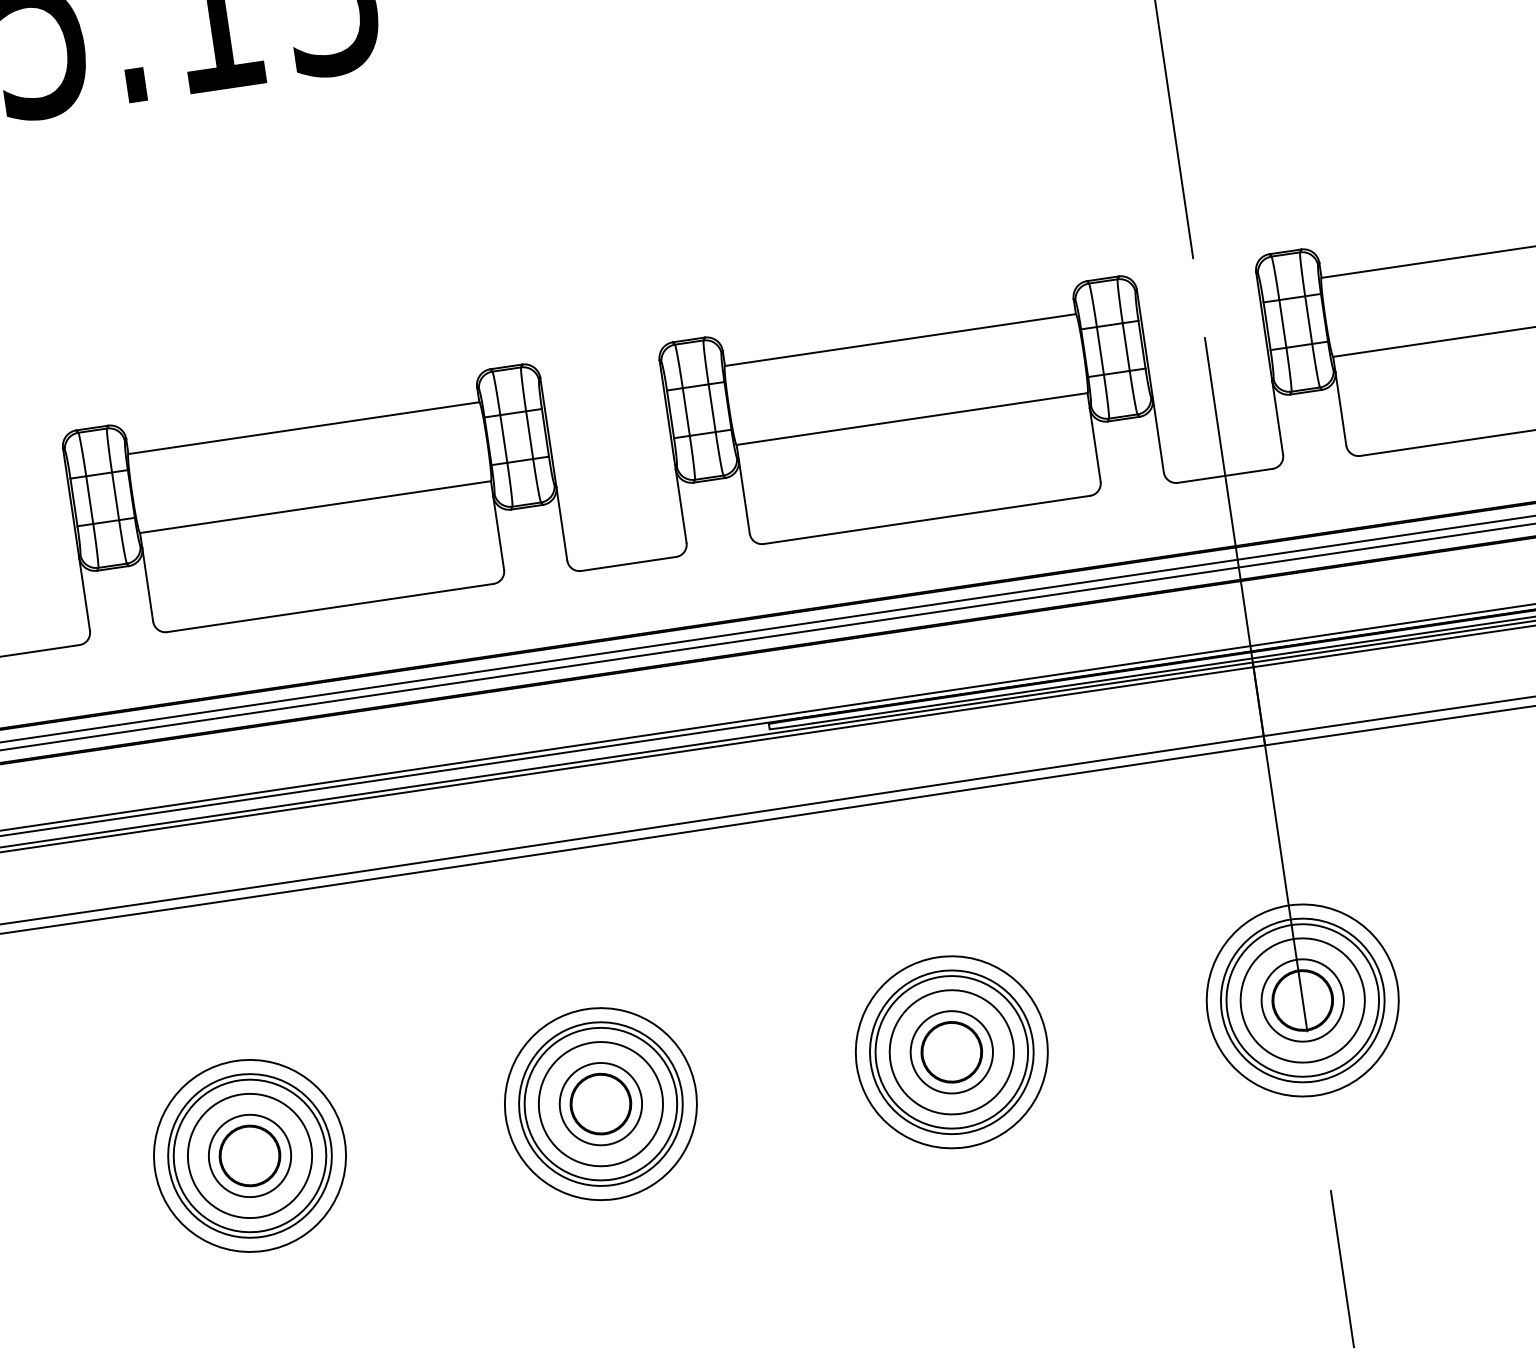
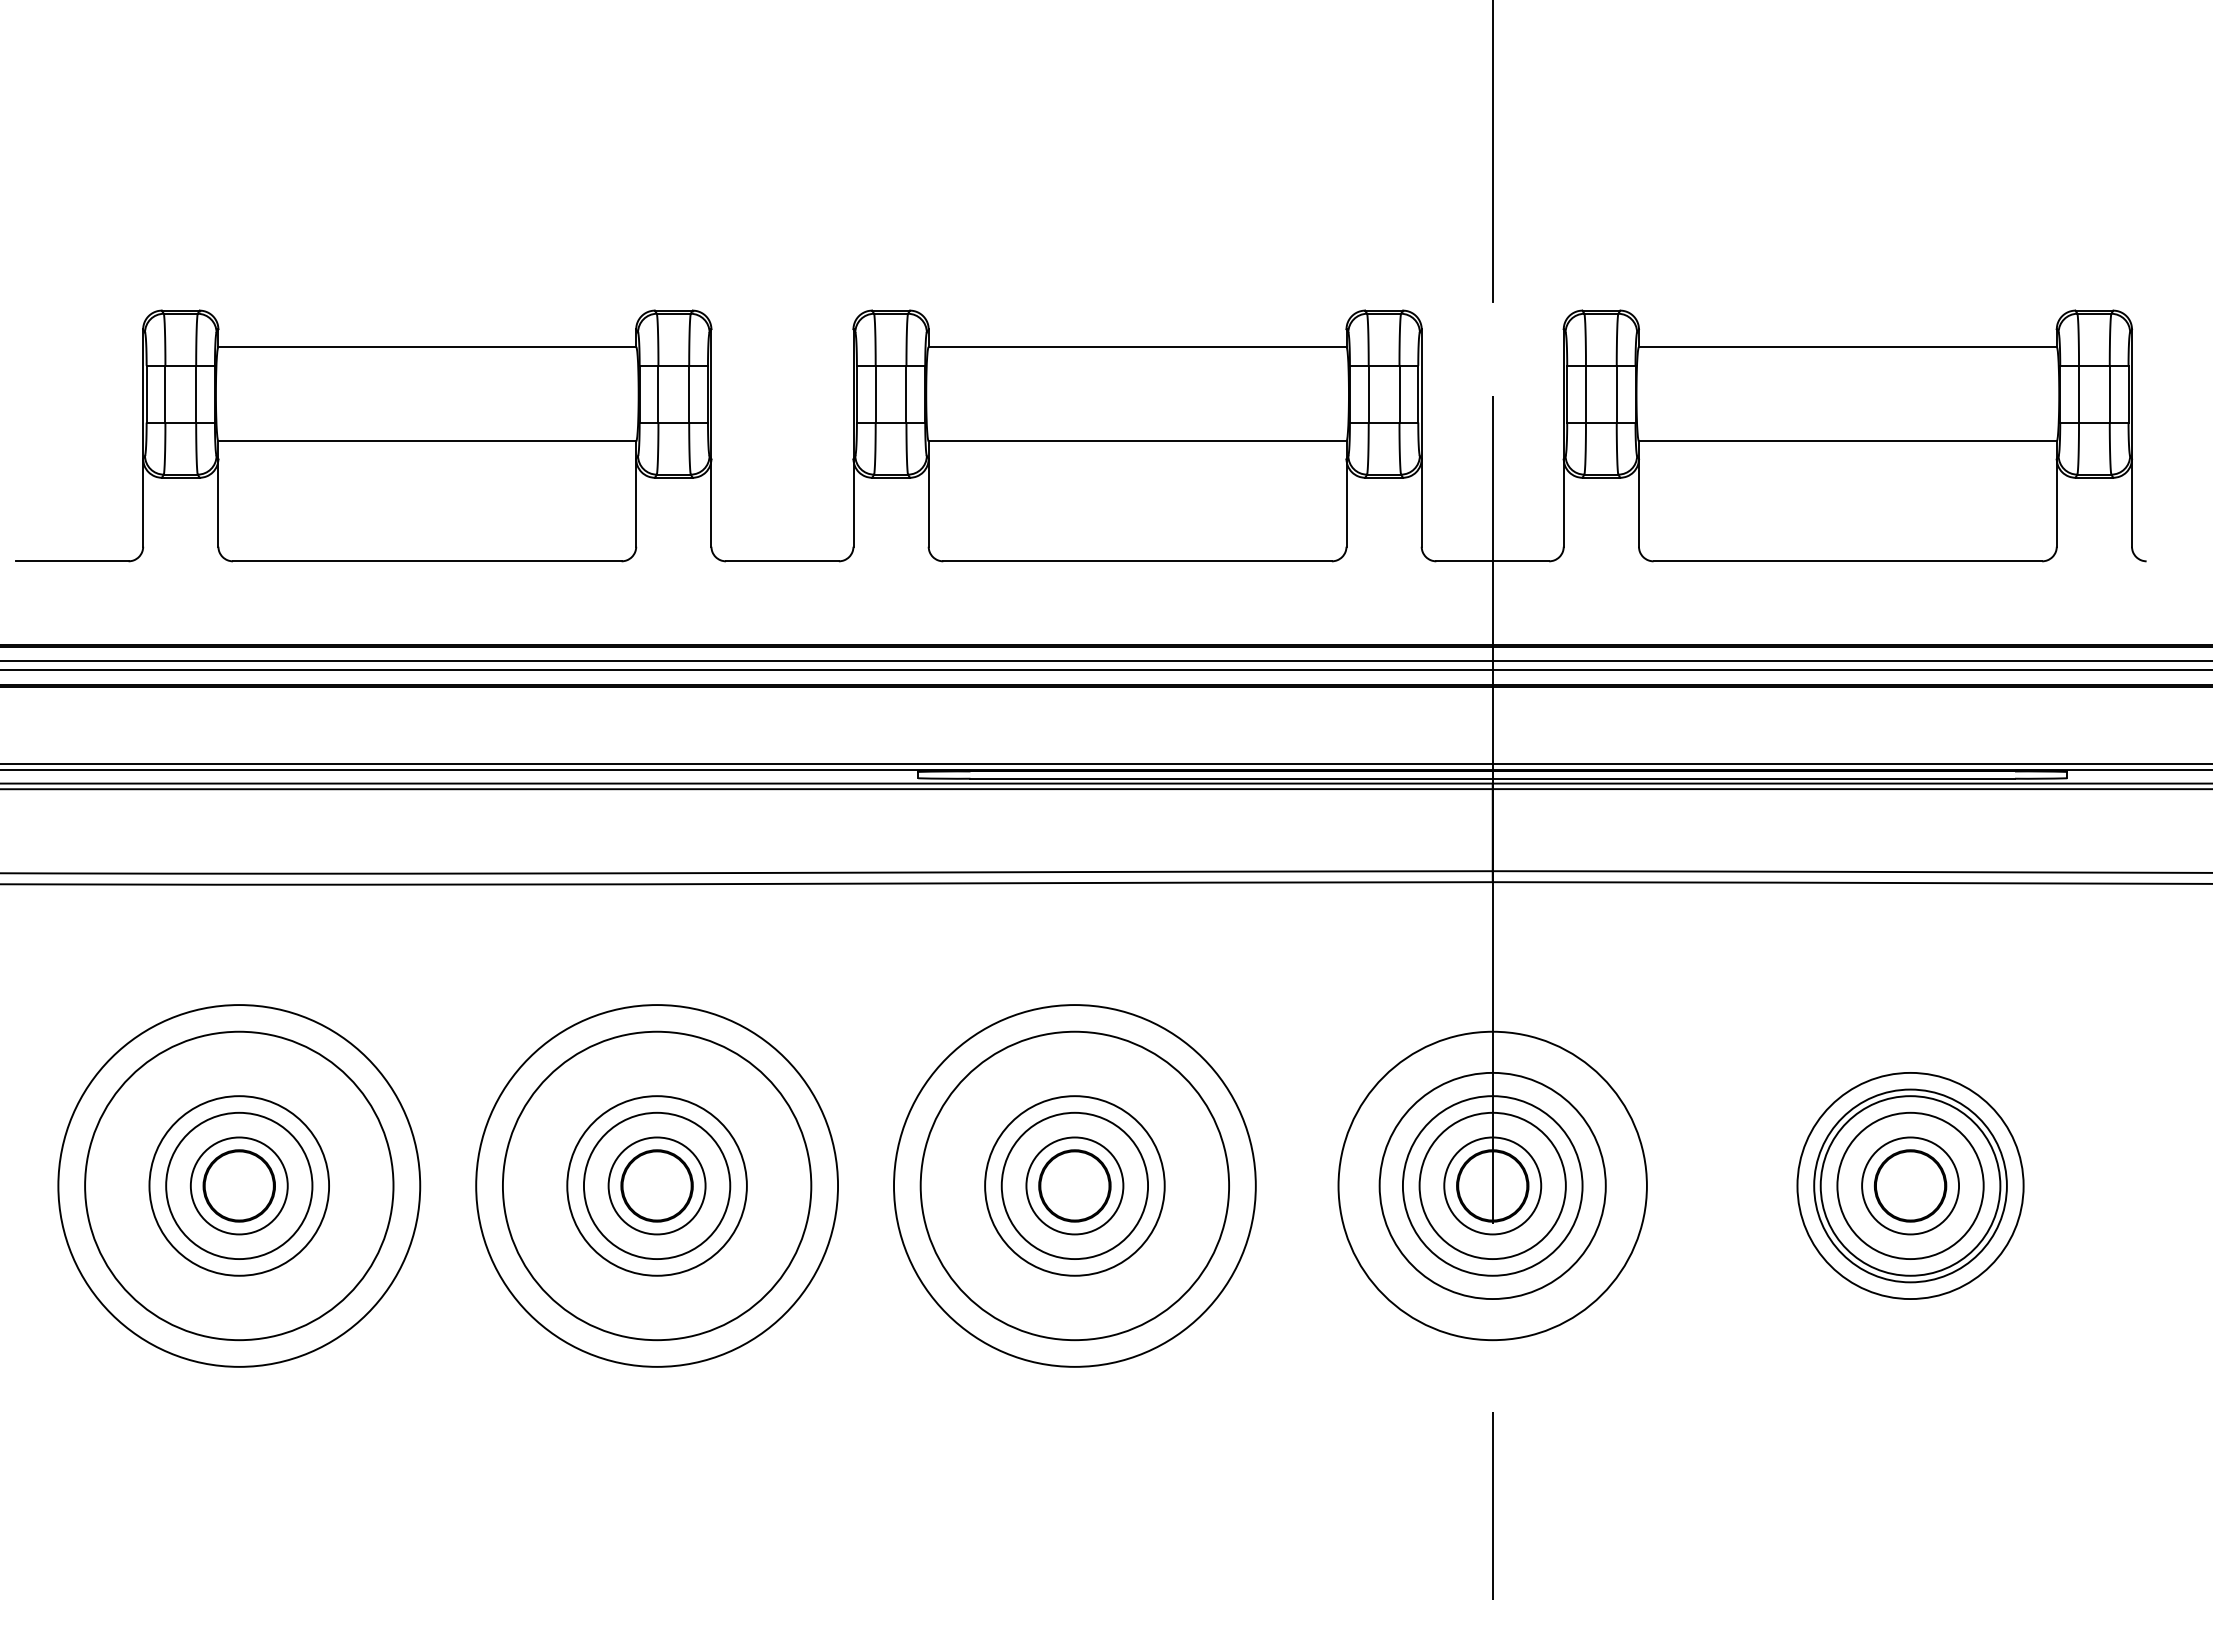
circle: (1302, 1000) -> (1492, 1185), size x1.6
circle: (951, 1051) -> (1074, 1185), size x1.6
circle: (951, 1051) -> (1074, 1185), size x1.6
circle: (600, 1103) -> (656, 1185), size x1.6
circle: (601, 1103) -> (657, 1185), size x1.6
circle: (249, 1155) -> (238, 1185), size x1.6
circle: (250, 1155) -> (239, 1185), size x1.6

